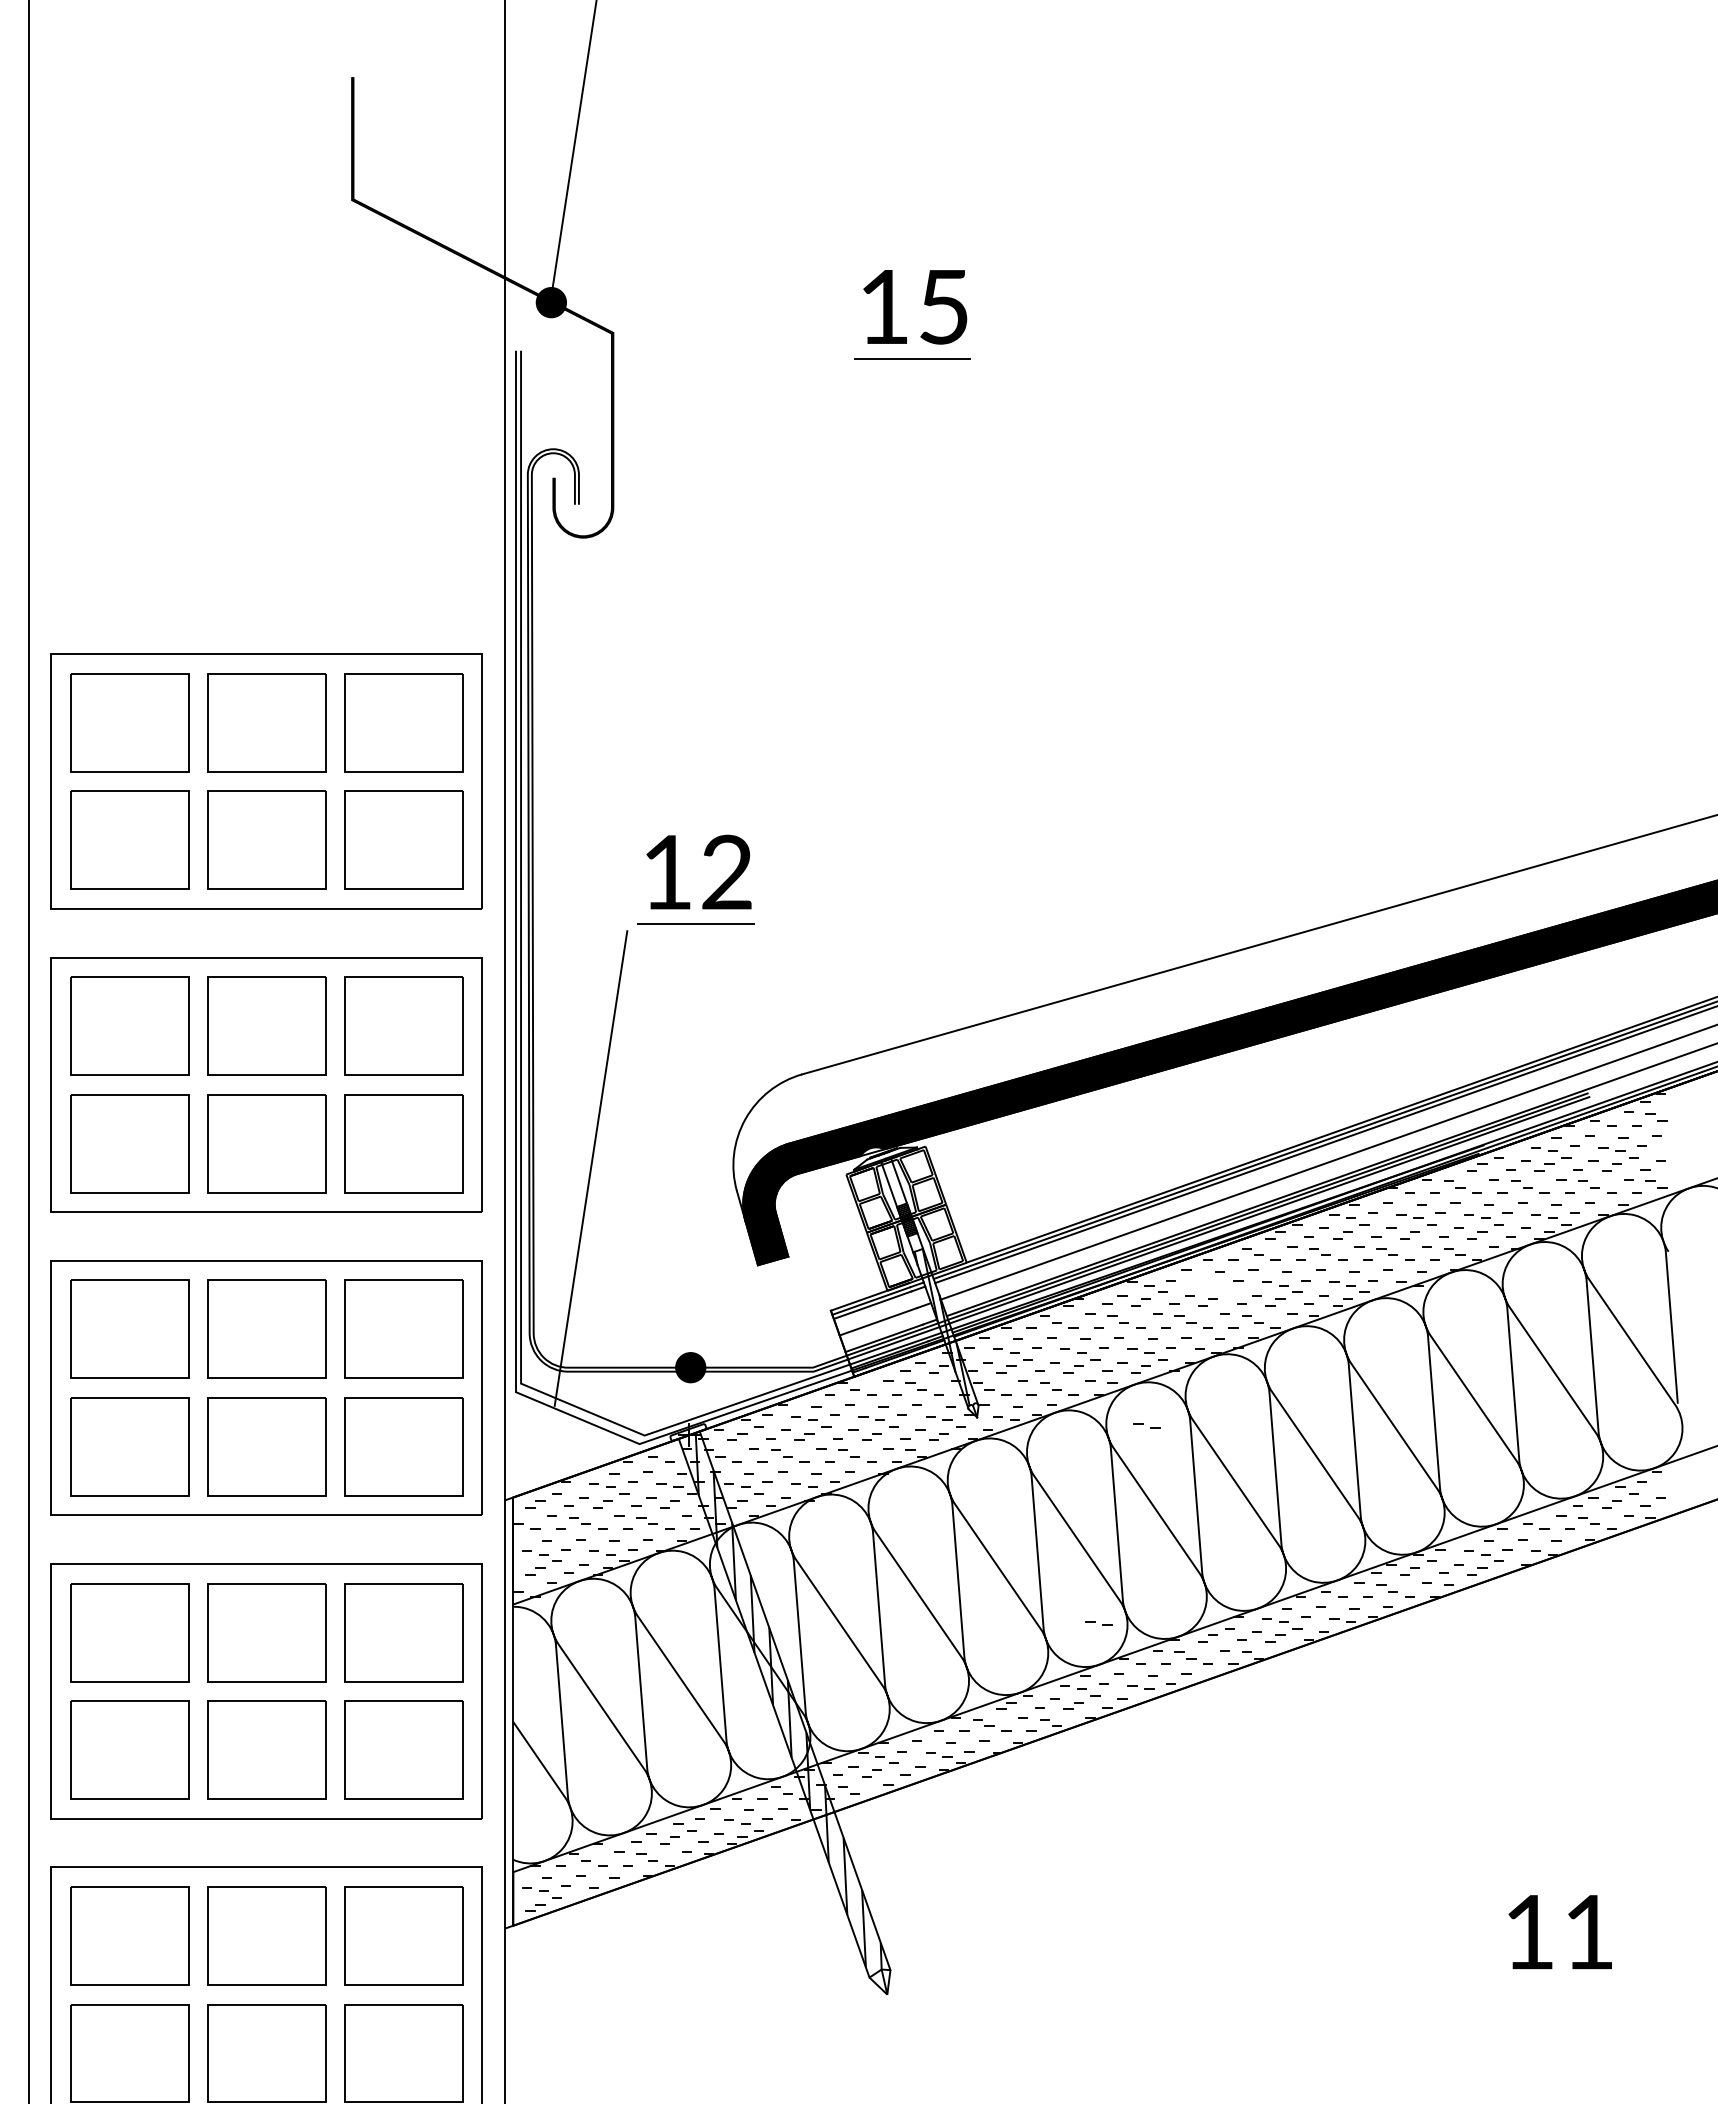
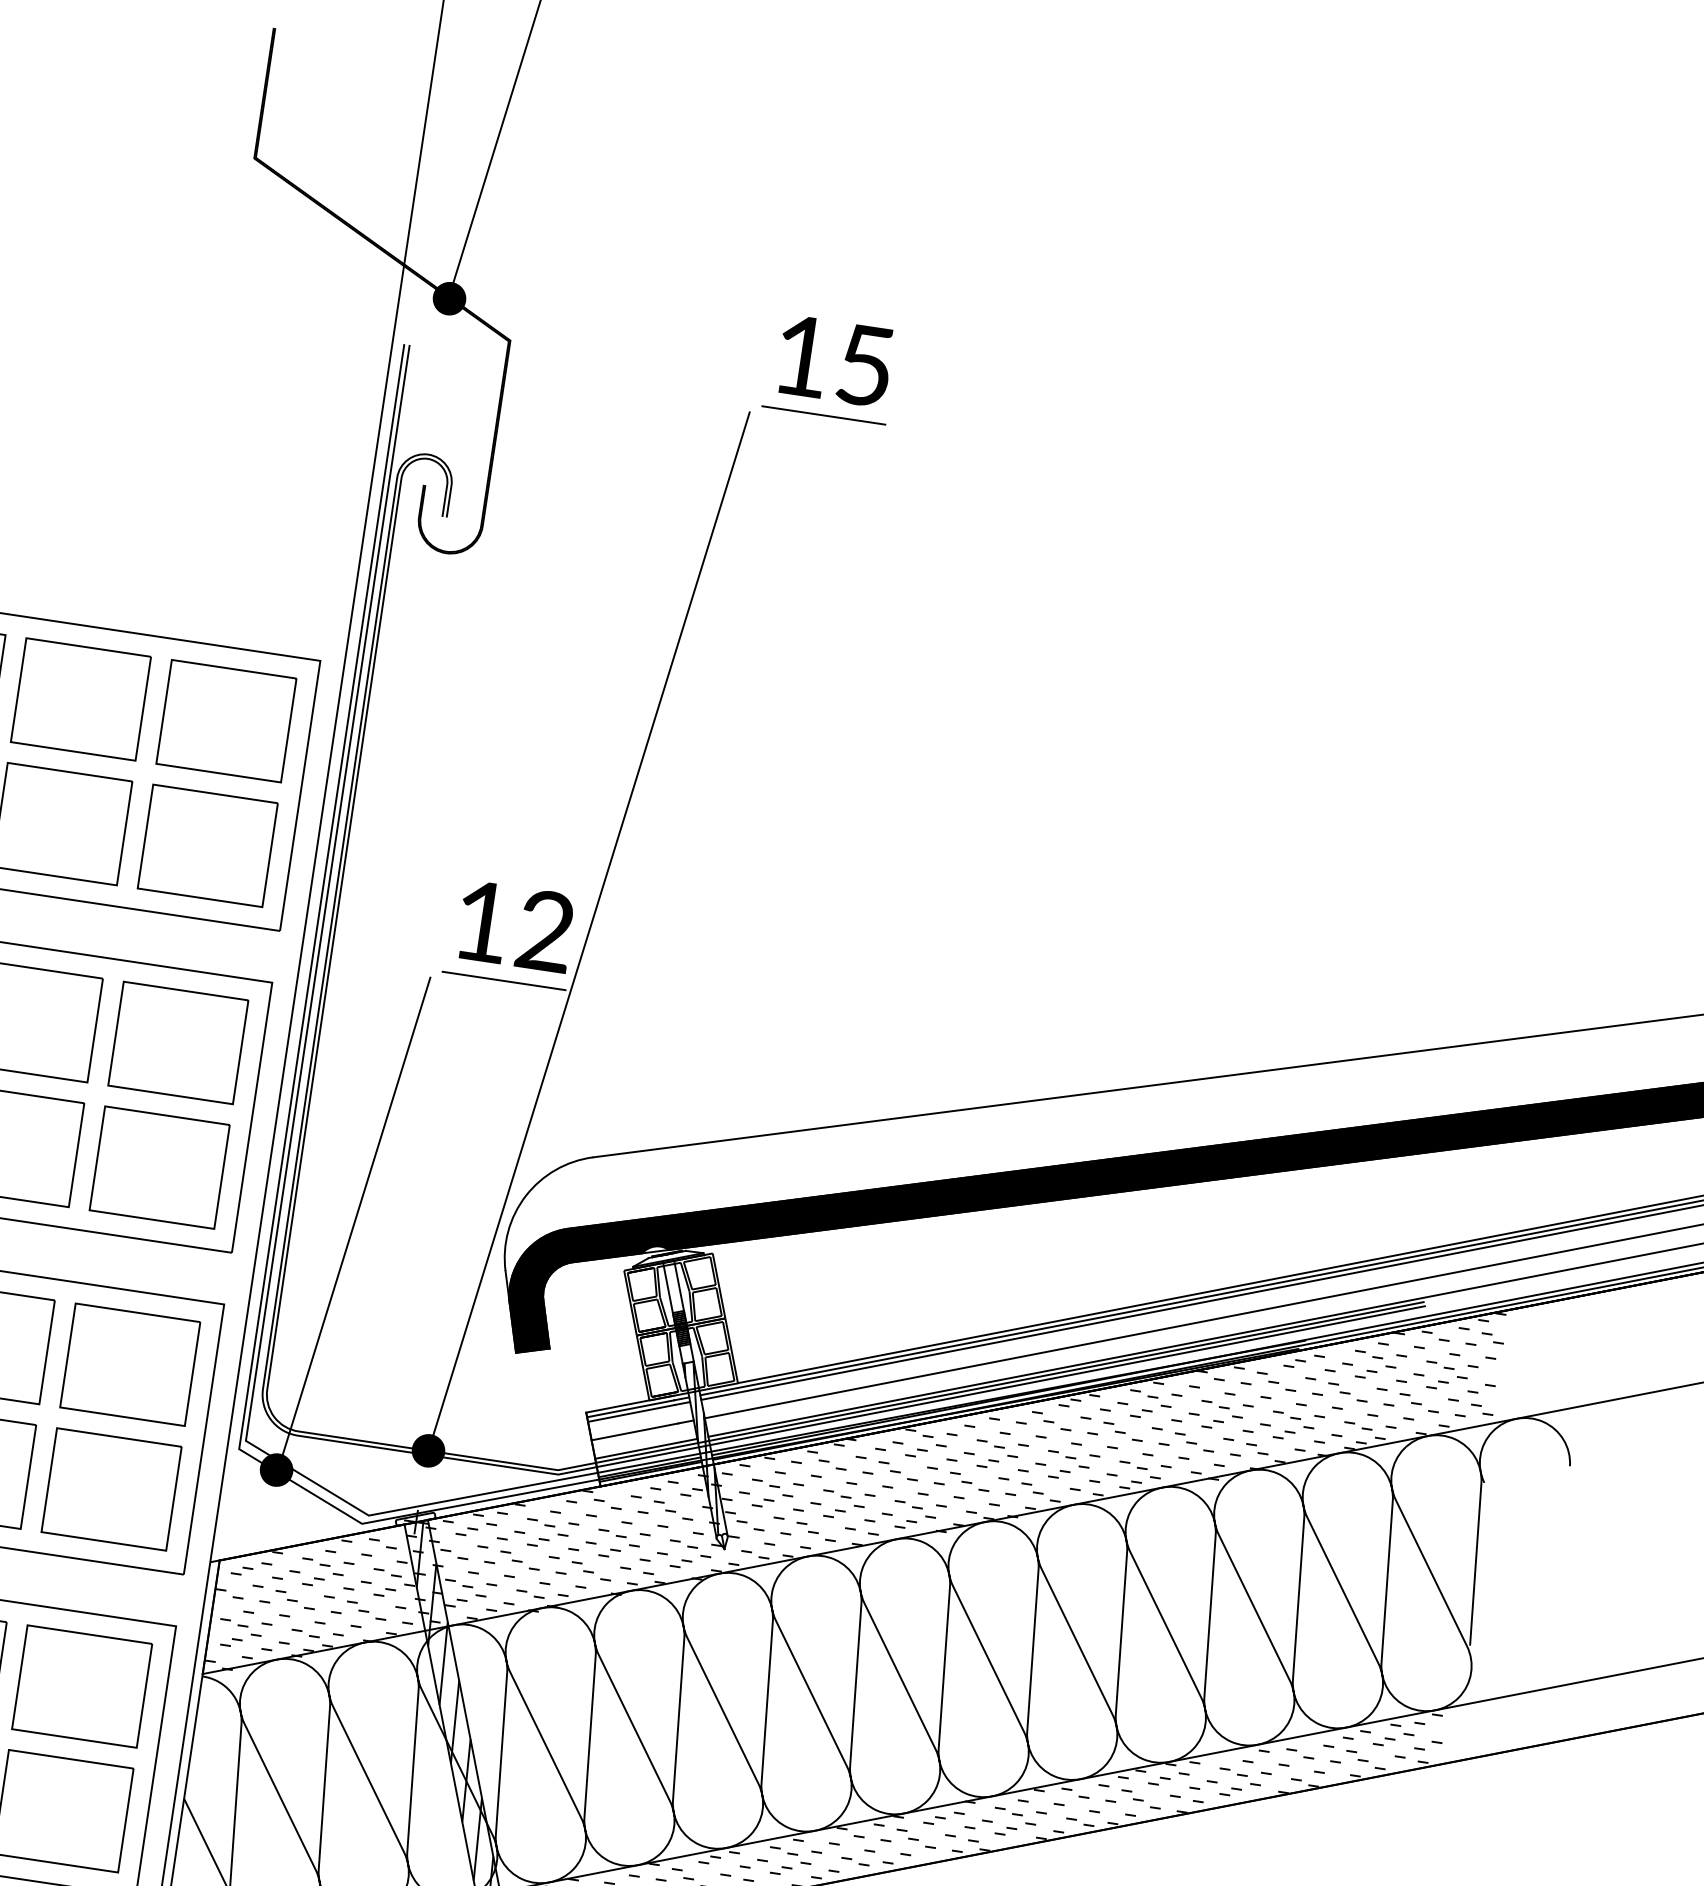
line: (766, 866) -> (588, 931), added
part: (1214, 1286) -> (997, 1447), added
fill: (553, 1405) -> (276, 1469), added
part: (1146, 1425) -> (902, 1584), removed
part: (1098, 1623) -> (820, 1786), removed

